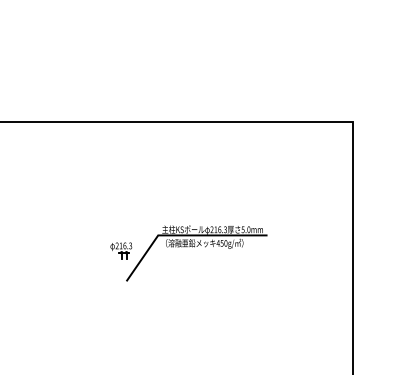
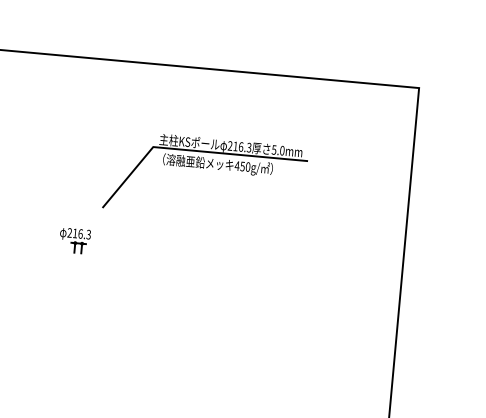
part: (194, 247) -> (203, 168), moved

